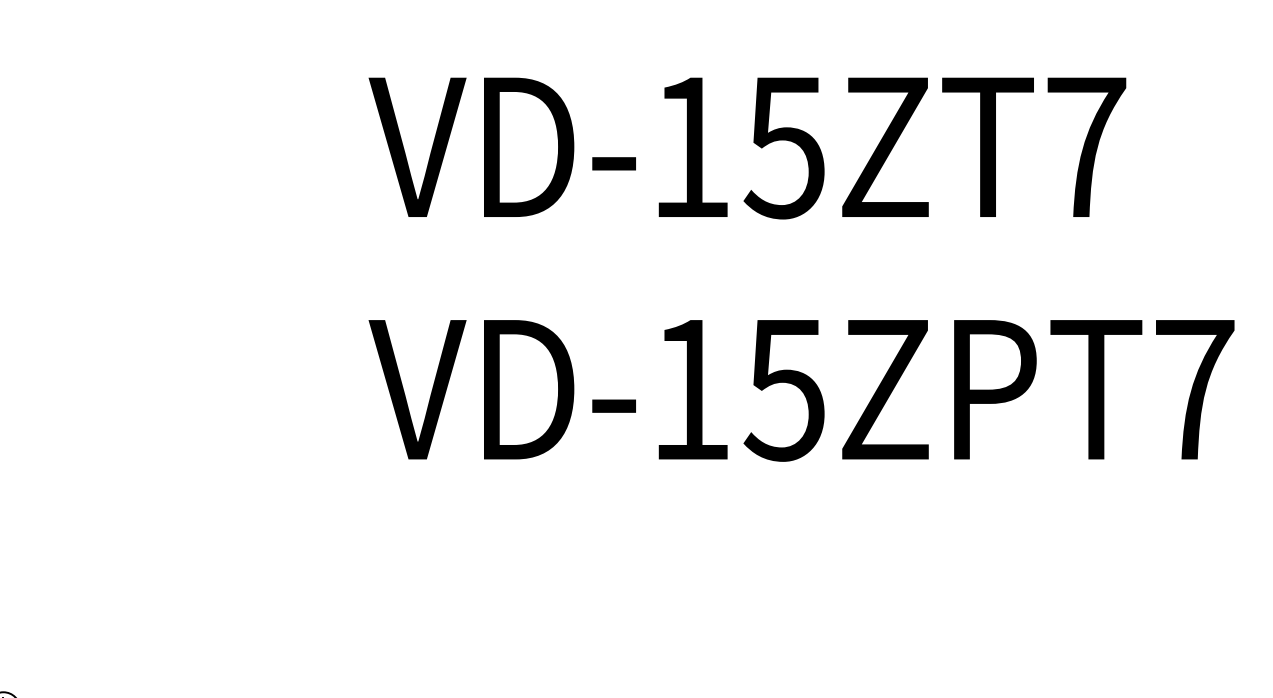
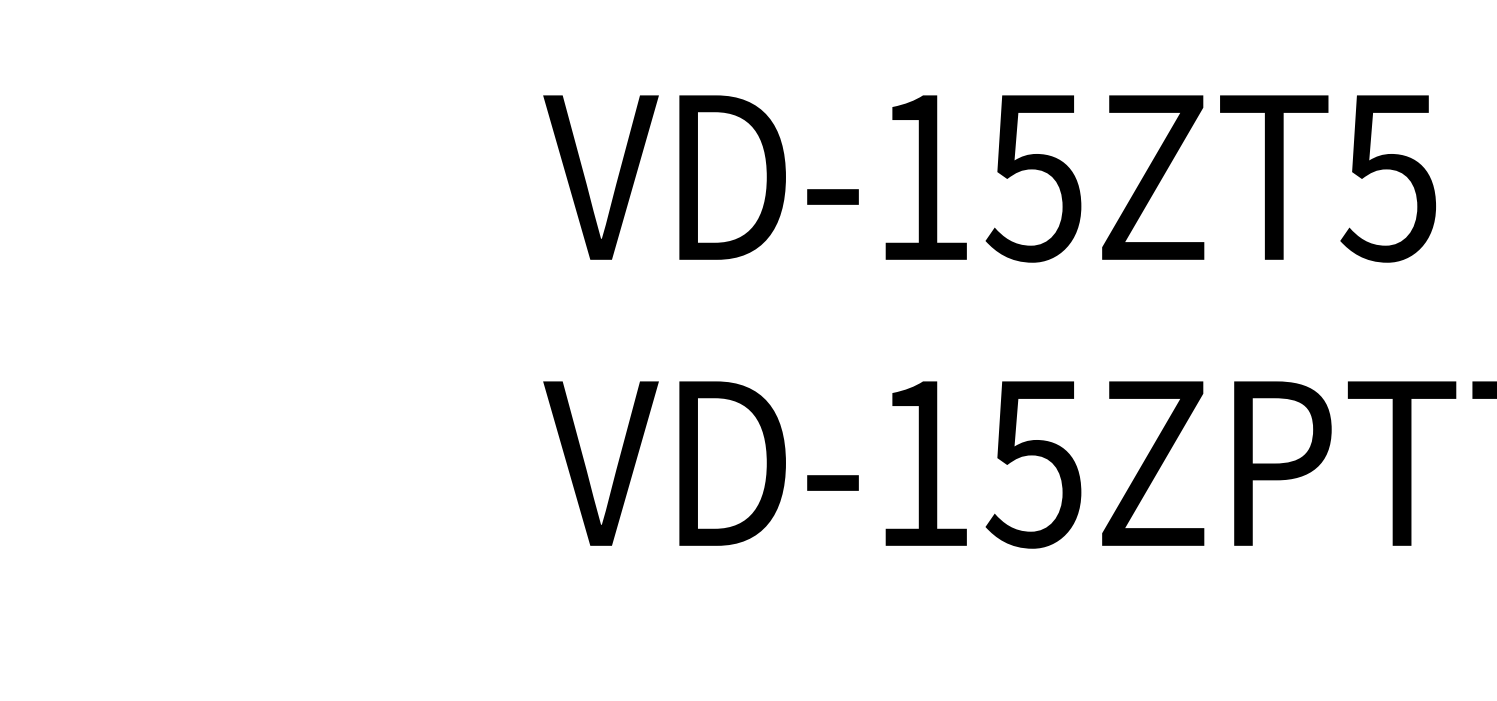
text: (1085, 148) -> (1389, 178), VD-15ZT7 -> VD-15ZT5

